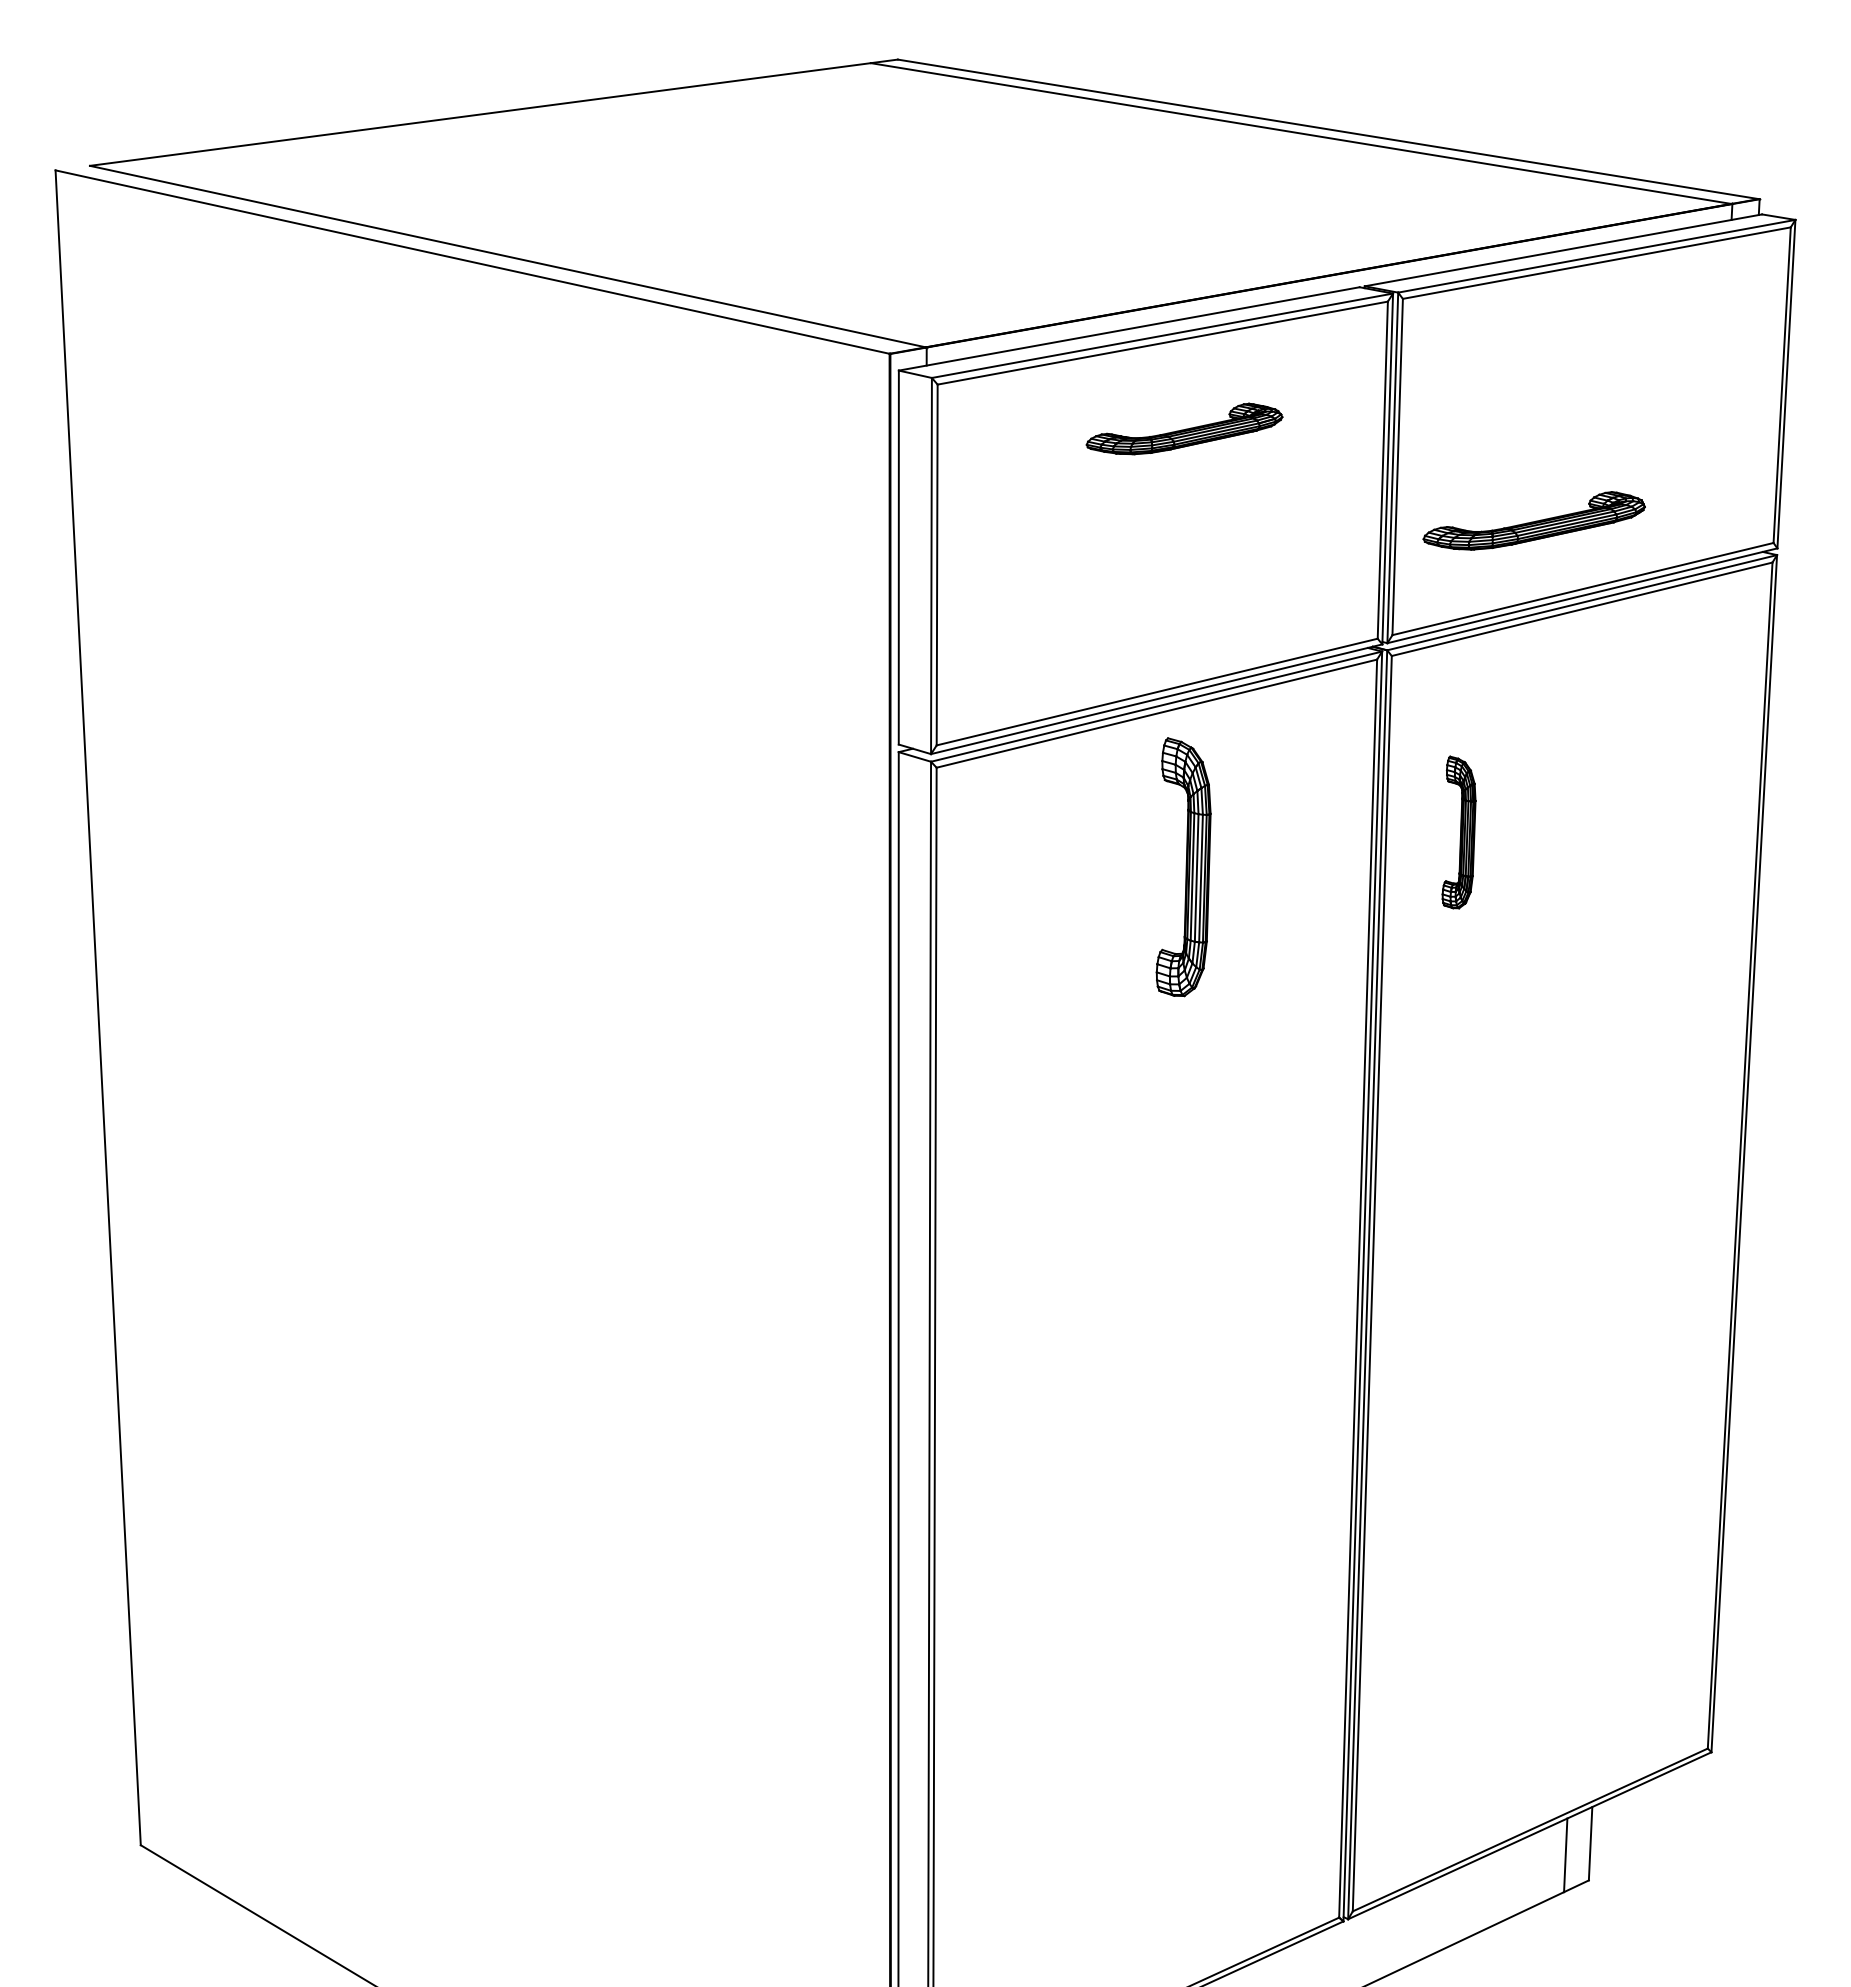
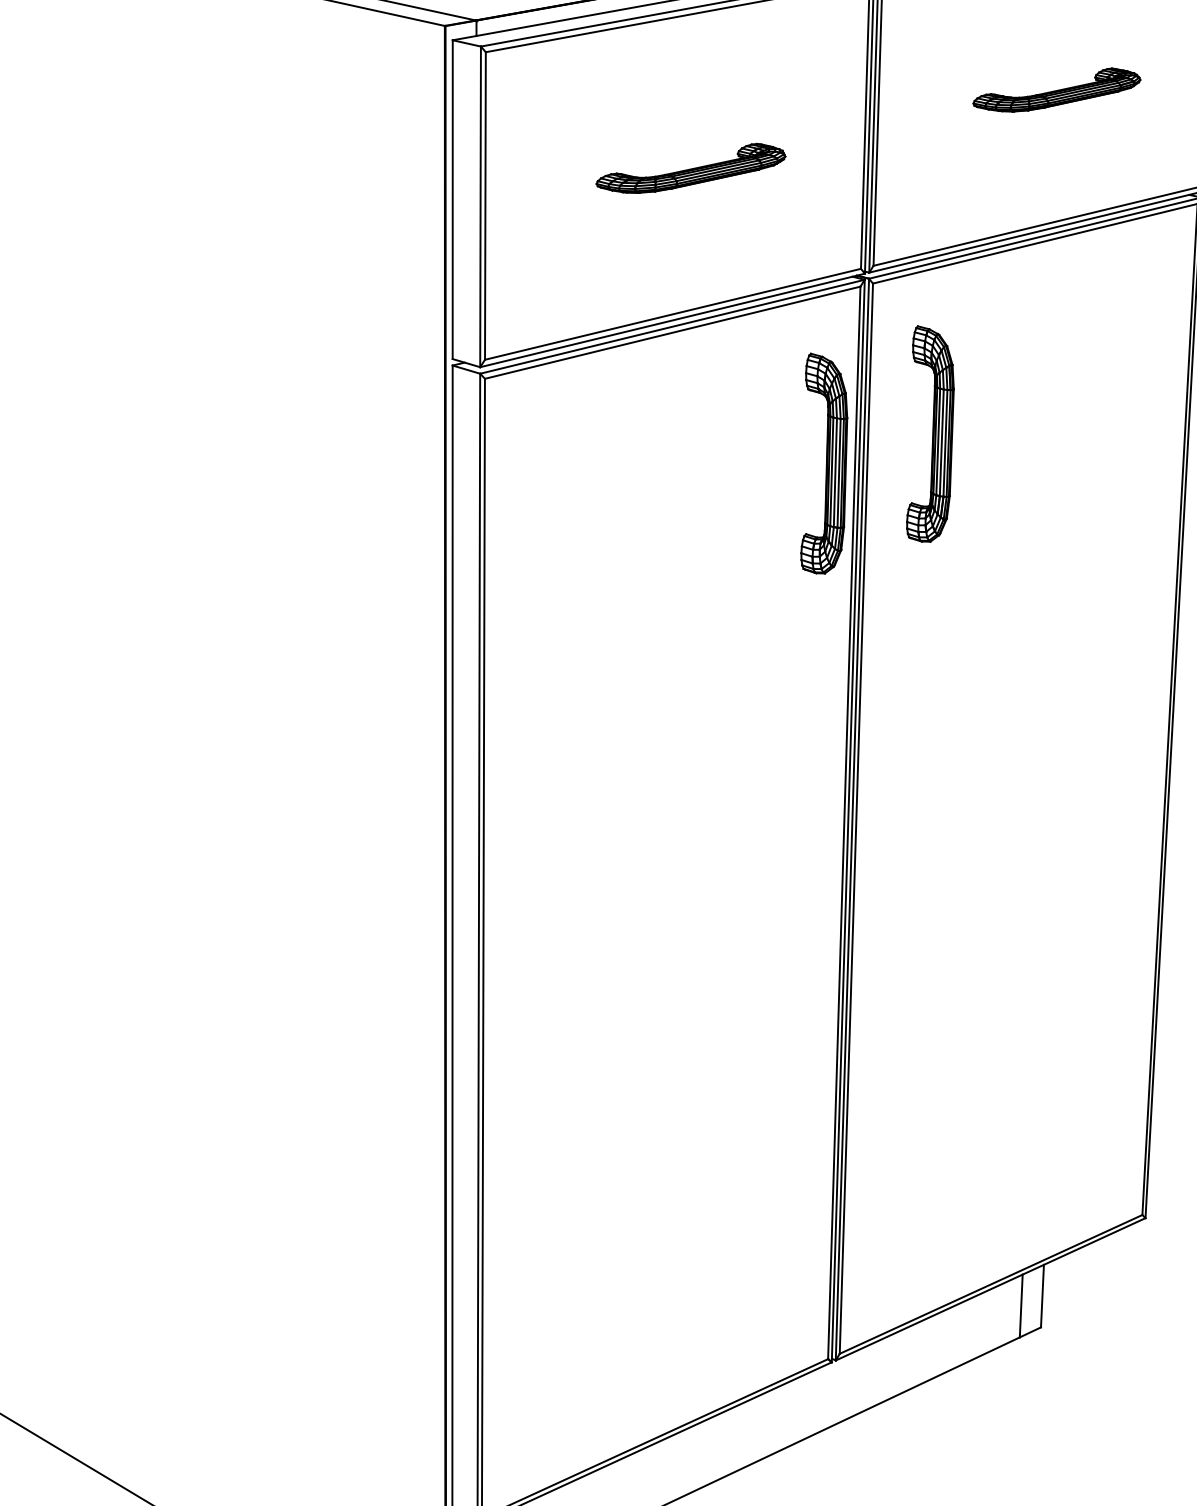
part: (1184, 428) -> (1056, 89), moved
part: (1533, 520) -> (690, 168), moved
part: (1458, 832) -> (929, 434), size x1.67
part: (1183, 867) -> (824, 463), moved

